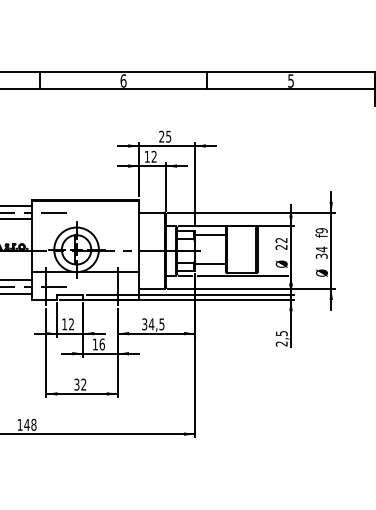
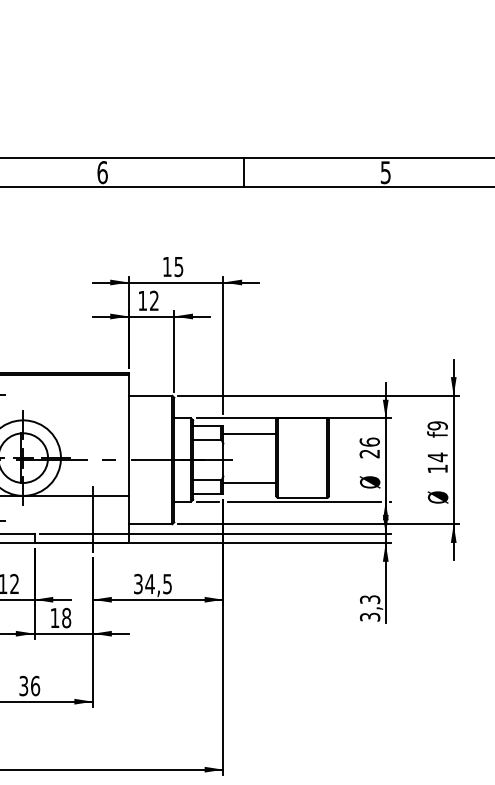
text: (161, 136) -> (166, 266), 25 -> 15
text: (281, 240) -> (369, 442), 22 -> 26
text: (321, 255) -> (437, 467), 34 -> 14
text: (281, 338) -> (369, 607), 2,5 -> 3,3
text: (101, 344) -> (65, 618), 16 -> 18
text: (83, 384) -> (34, 685), 32 -> 36

